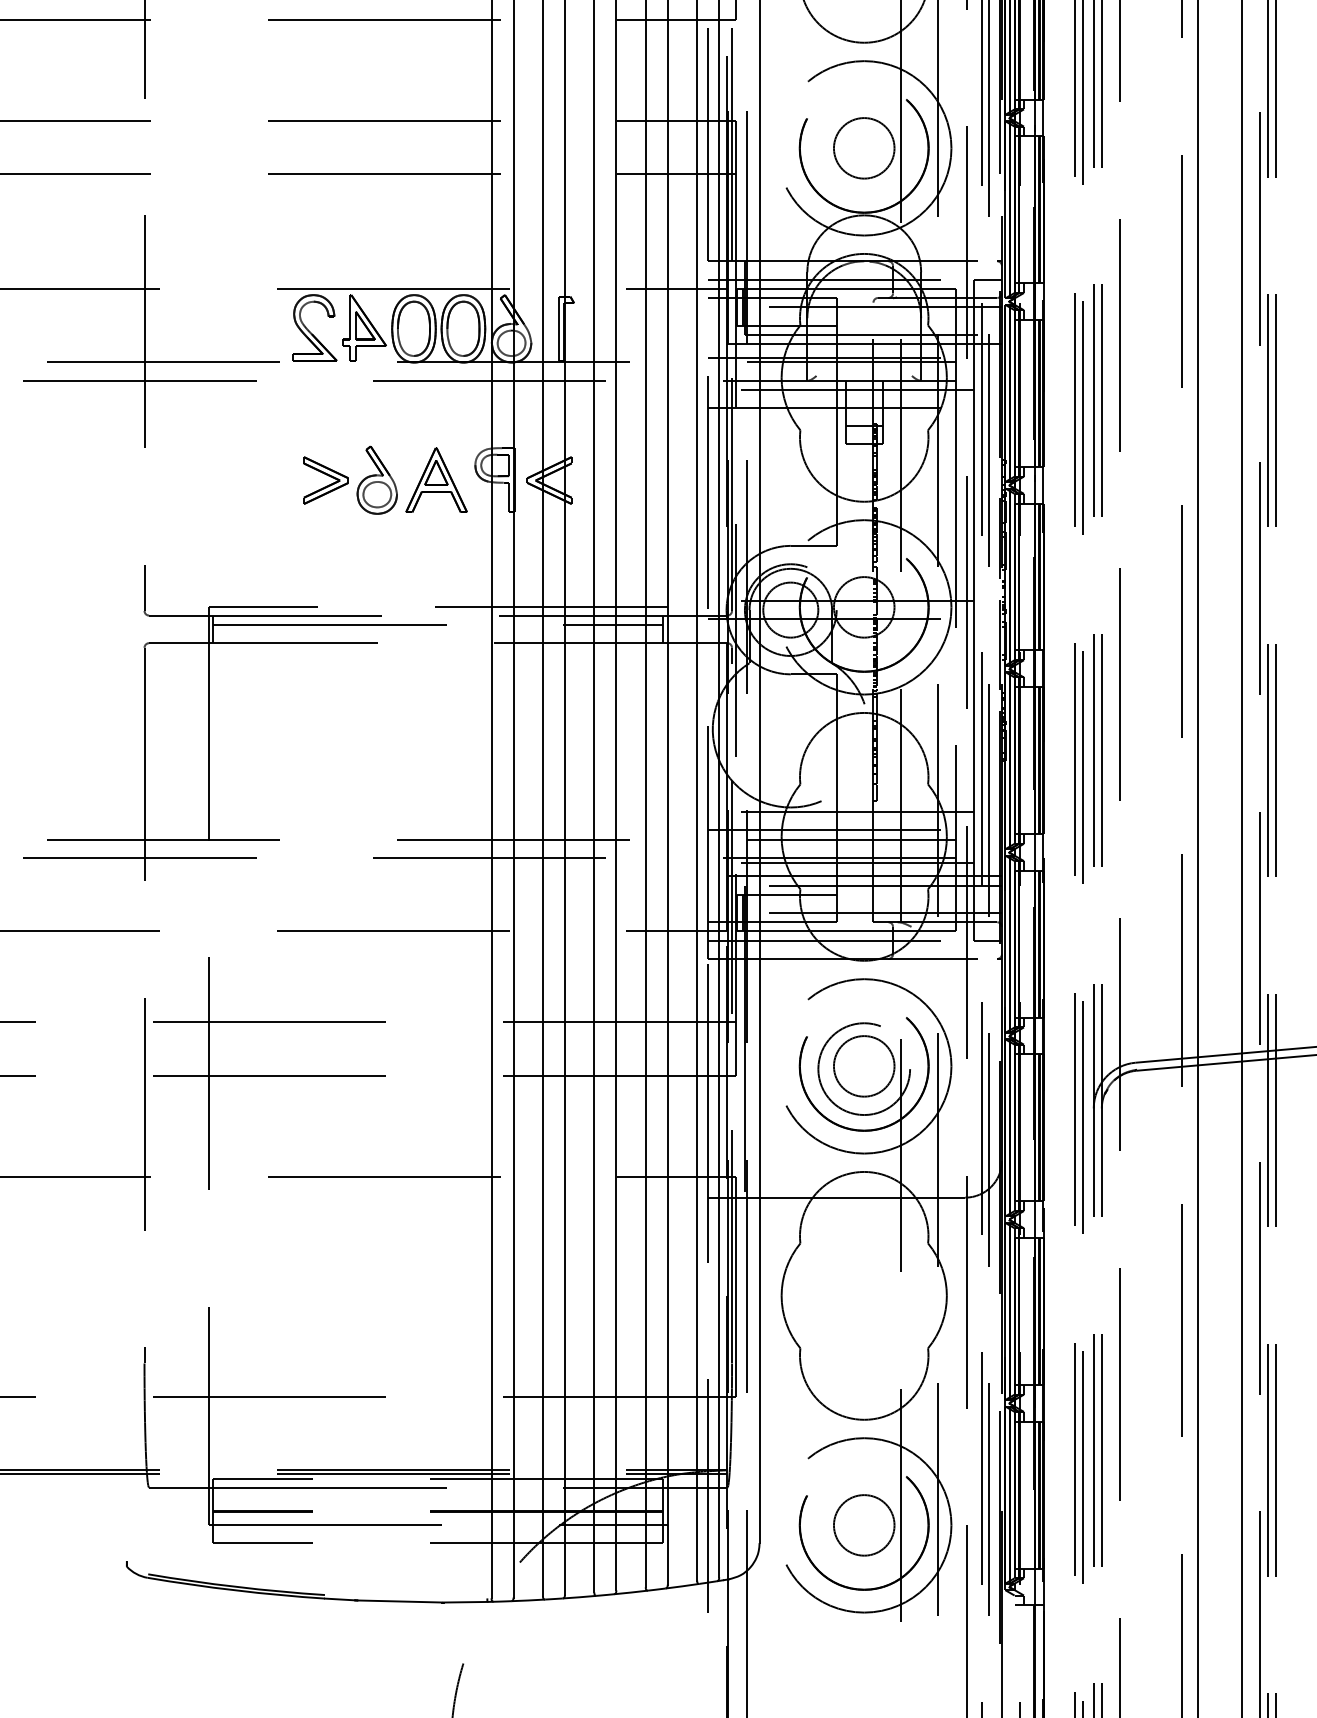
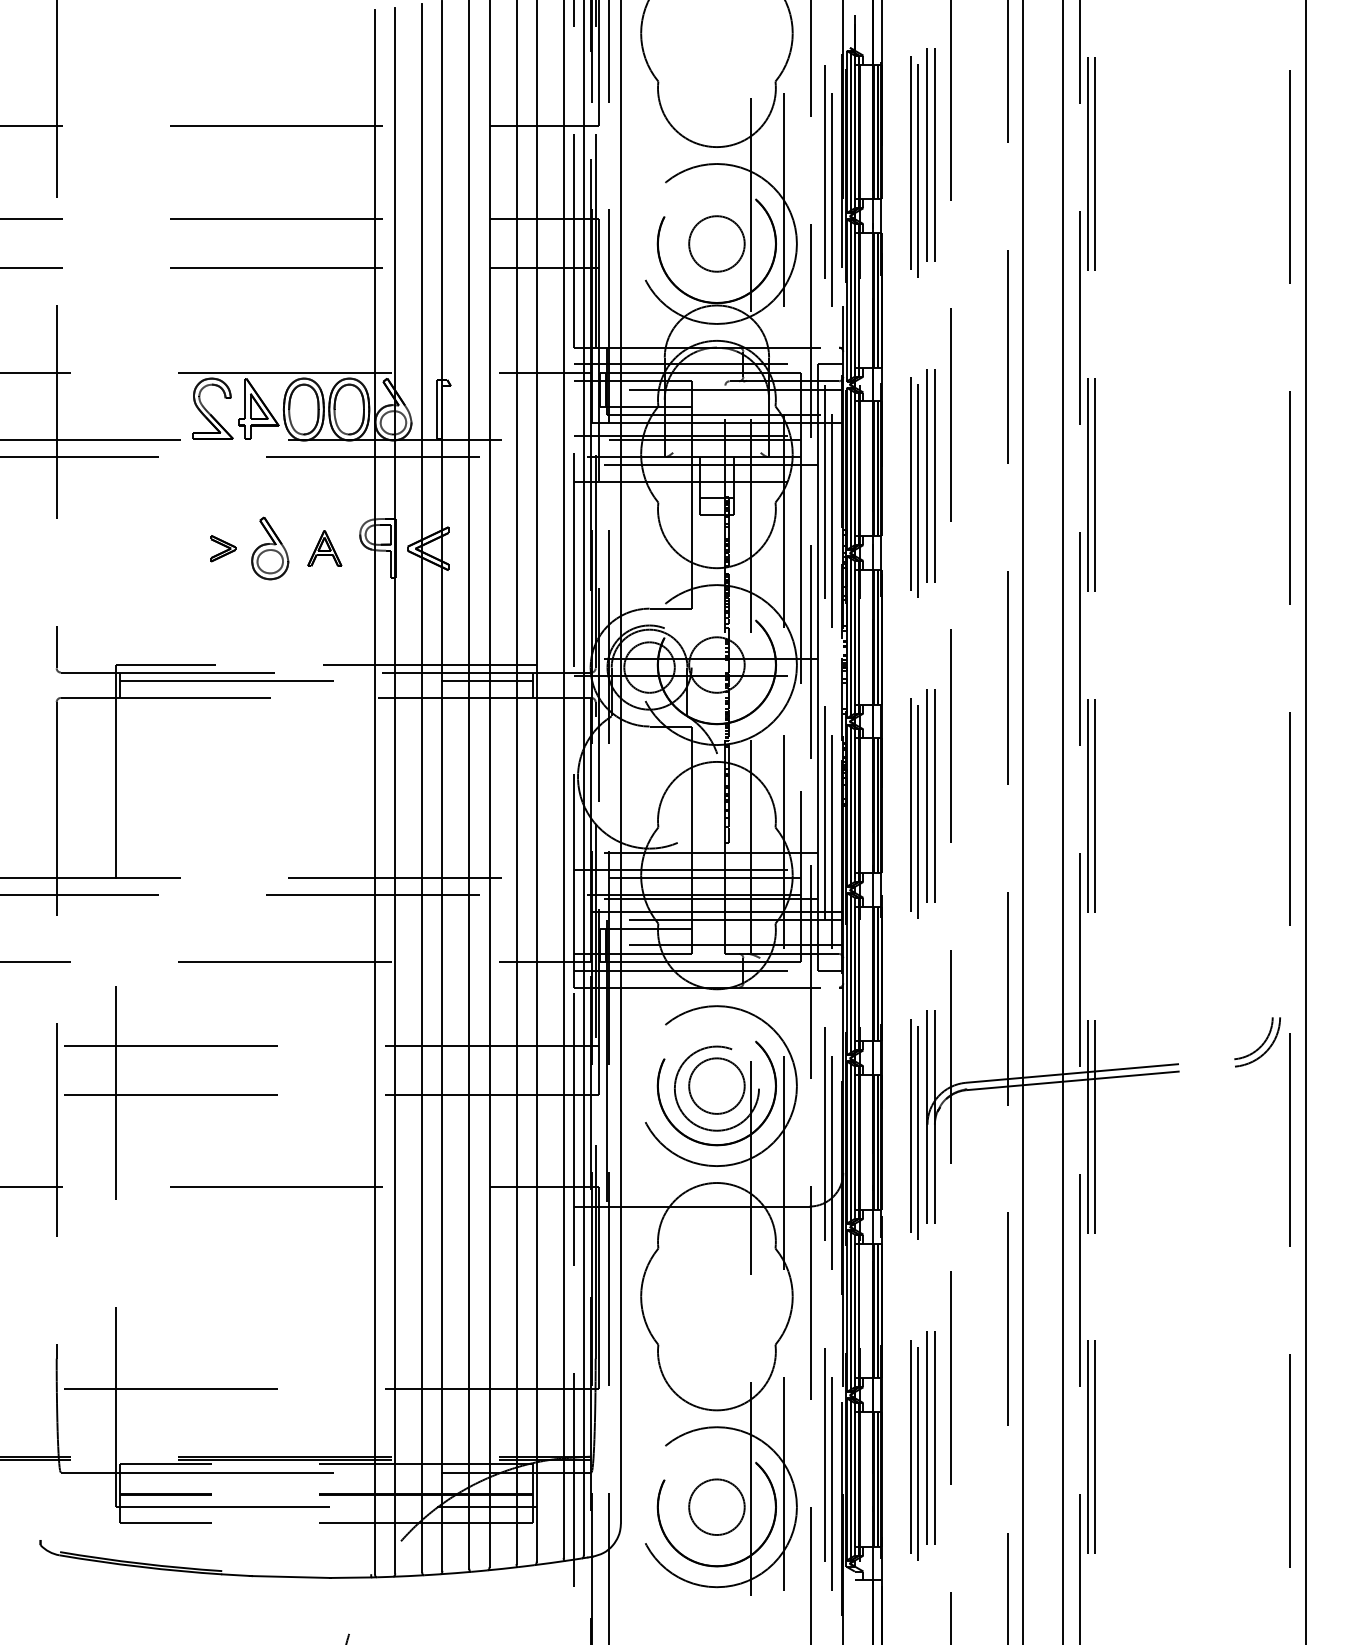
part: (326, 480) -> (223, 548), size x0.6
part: (436, 480) -> (324, 548), size x0.6

